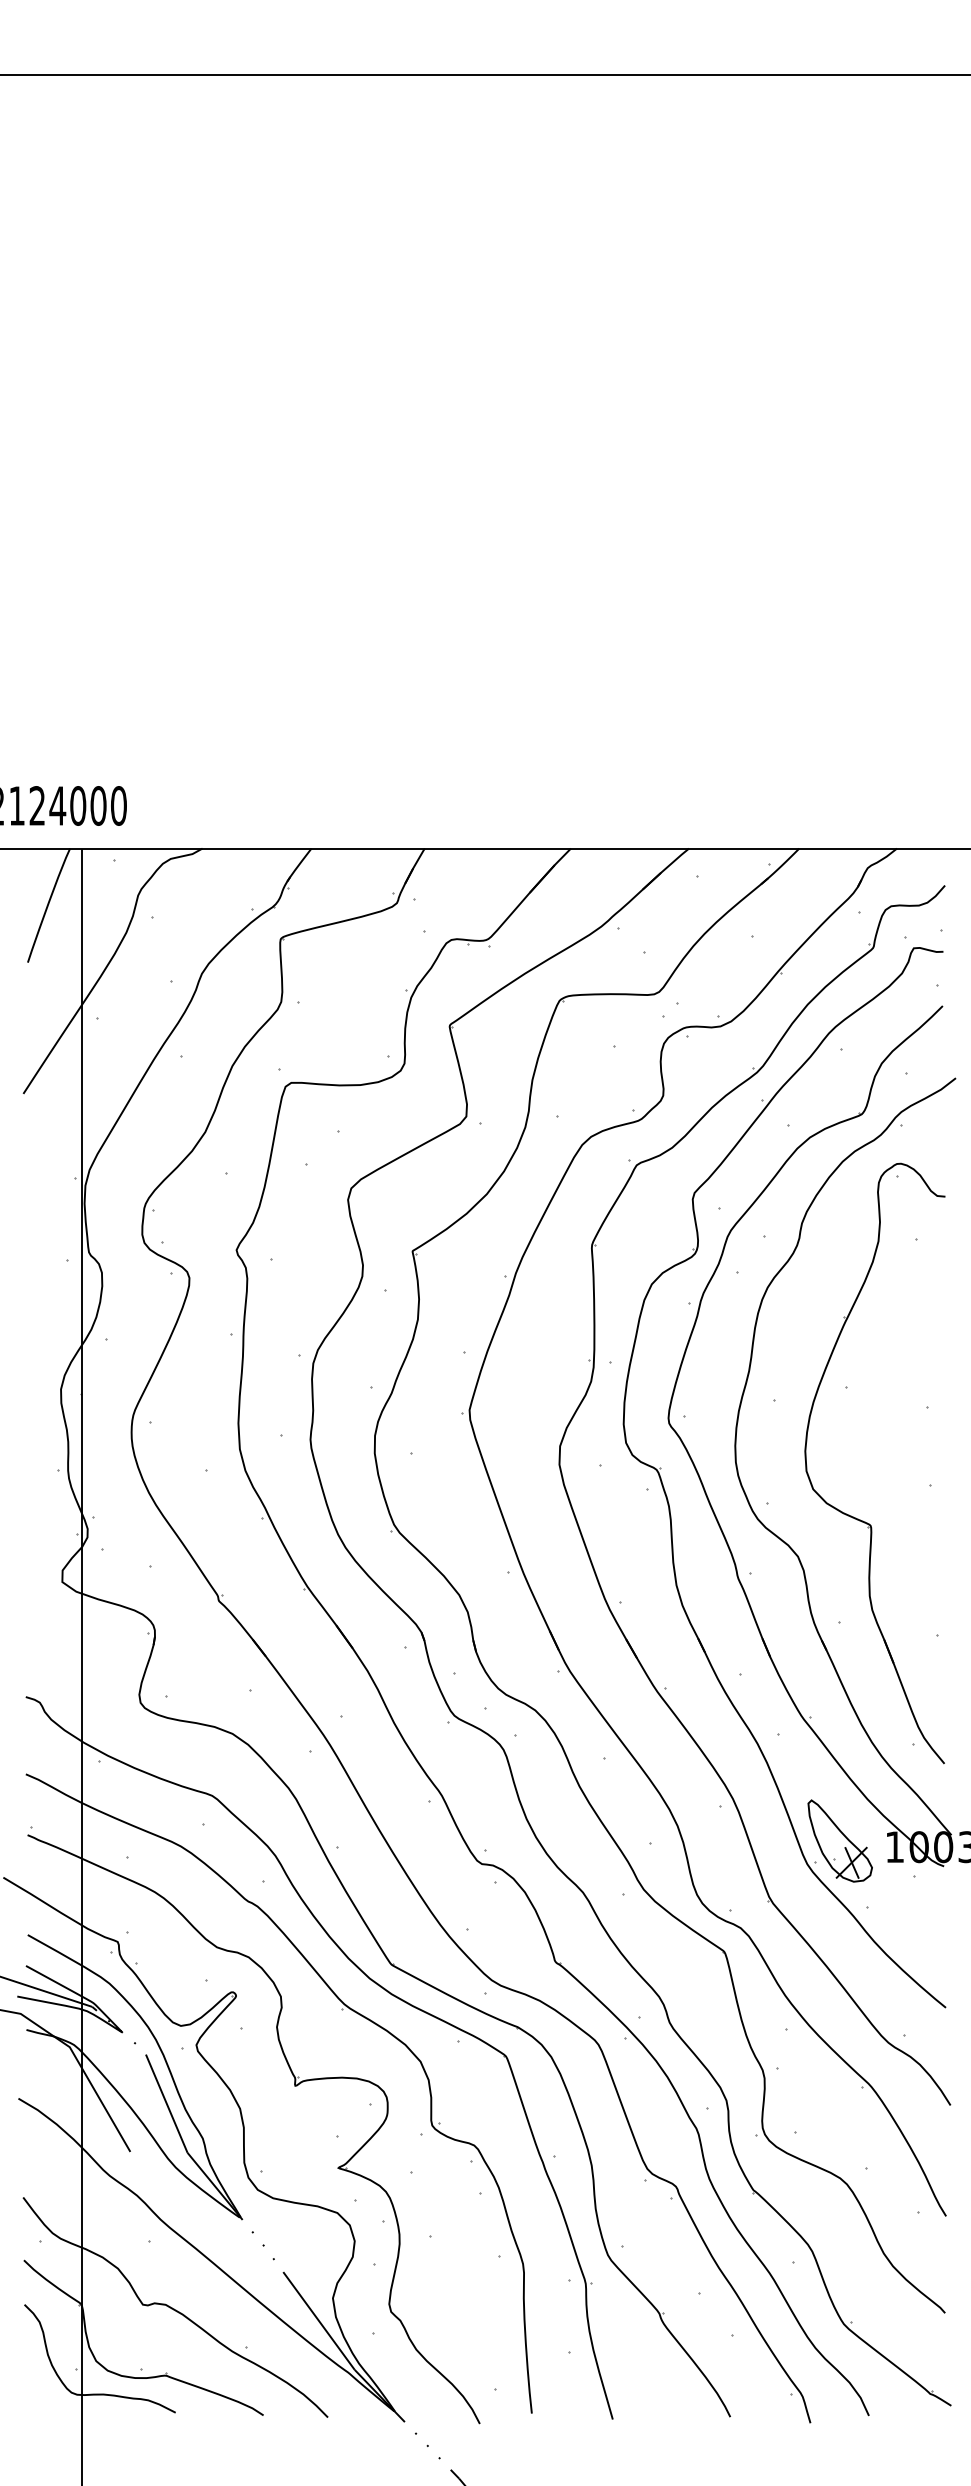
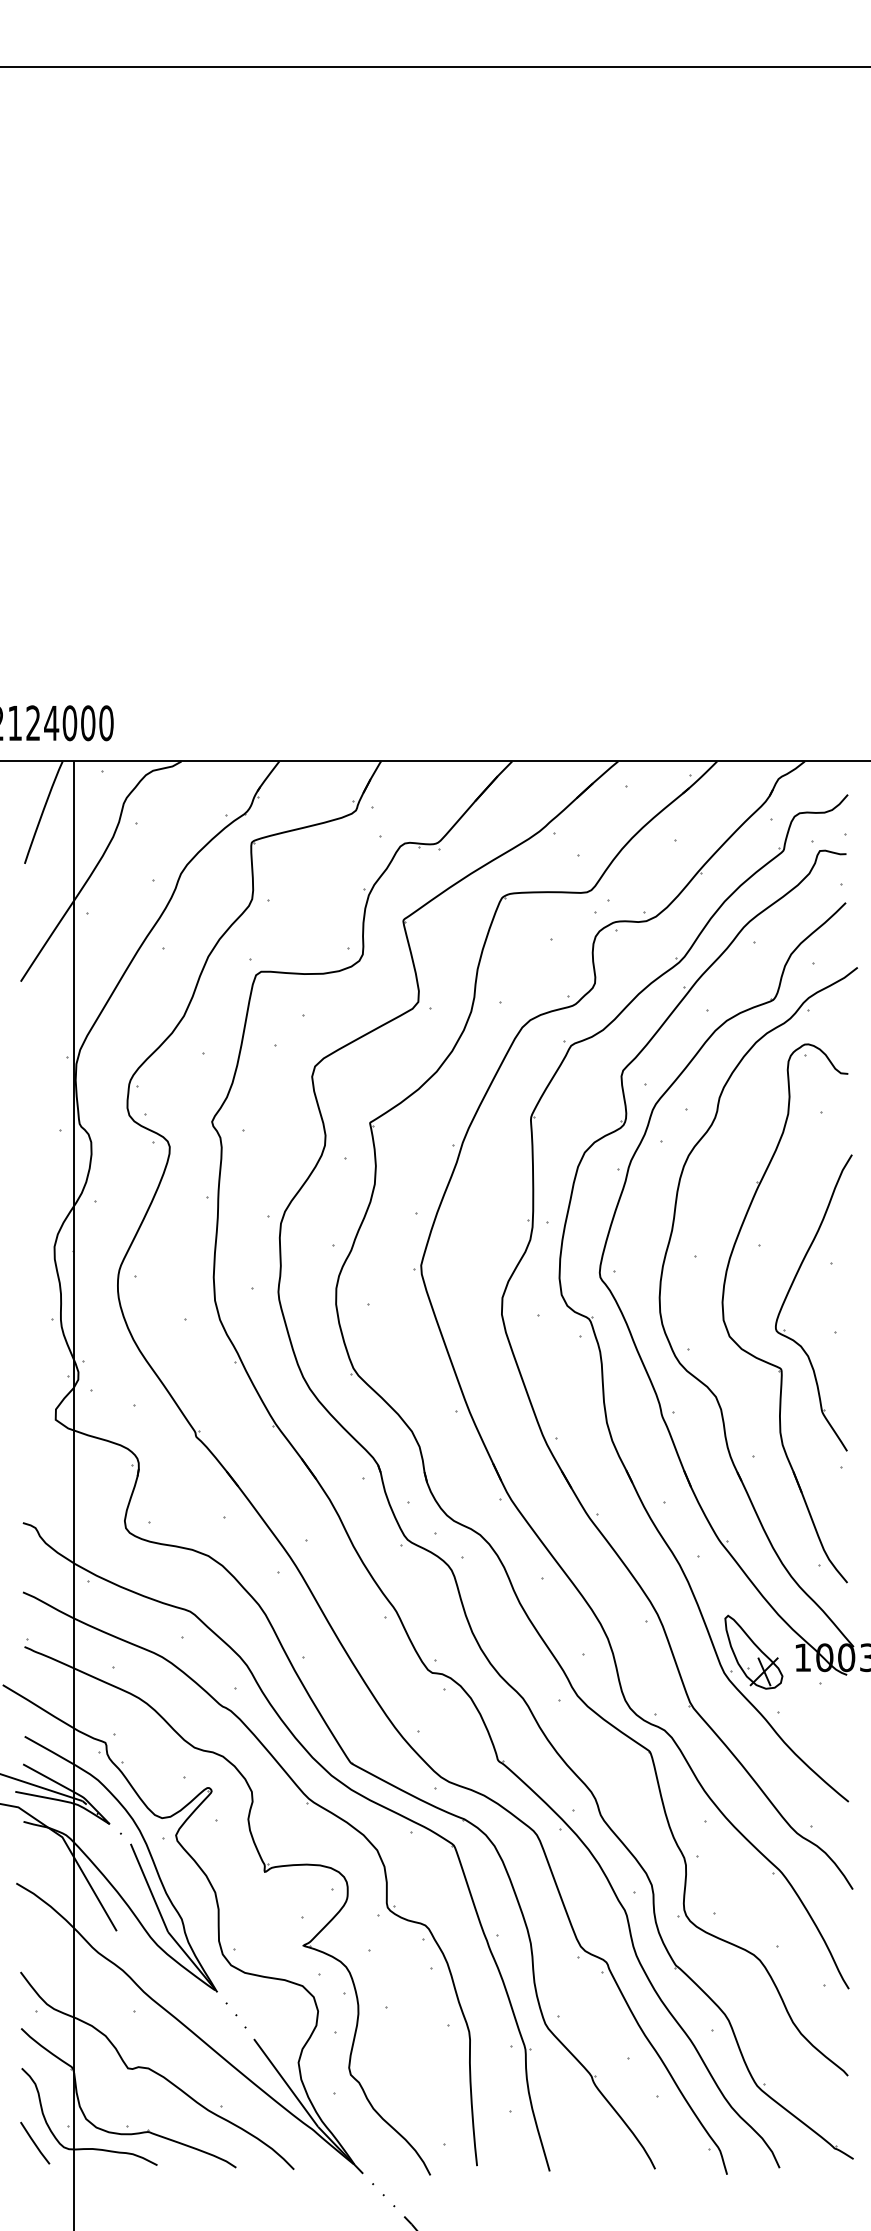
part: (880, 1438) -> (790, 1290), added
line: (39, 2387) -> (35, 2142), added

